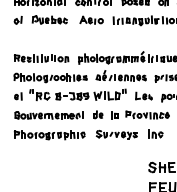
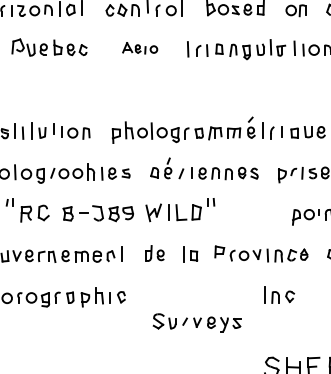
part: (91, 19) -> (139, 46), size x0.7
part: (143, 95) -> (252, 211), removed
part: (116, 134) -> (196, 322), moved

